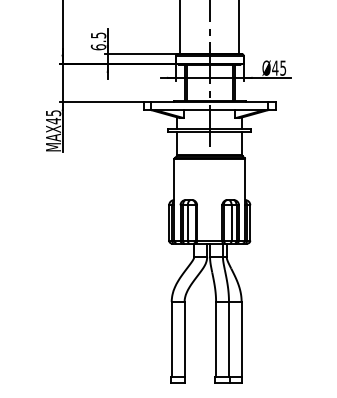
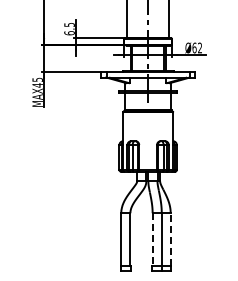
text: (279, 67) -> (197, 47), Ø45 -> Ø62
line: (215, 339) -> (152, 239), solid -> dashed
line: (241, 339) -> (170, 239), solid -> dashed

